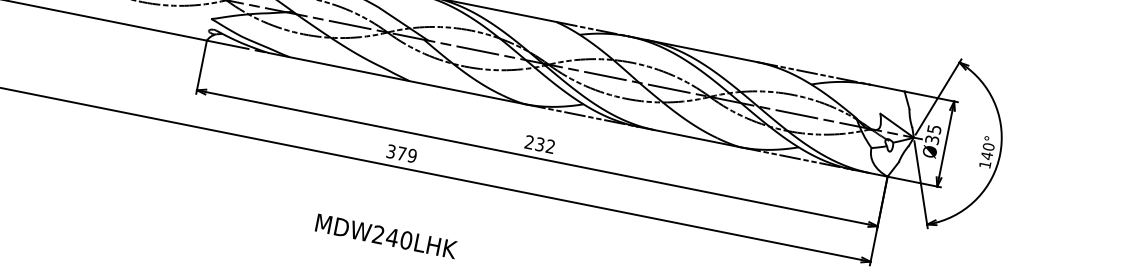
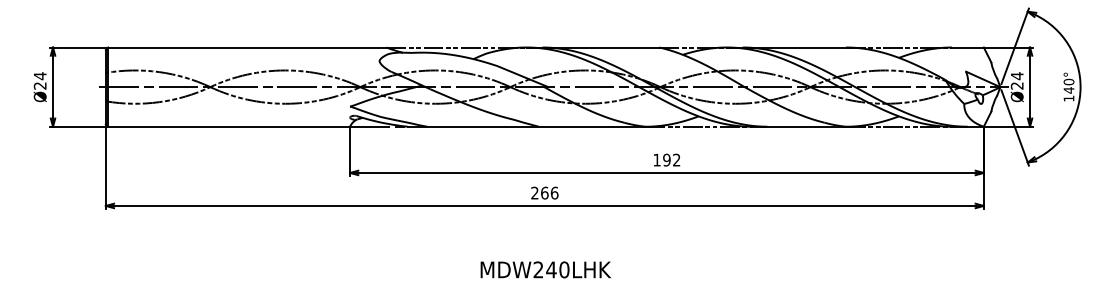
text: (933, 134) -> (1017, 80), Ø35 -> Ø24
text: (534, 142) -> (661, 159), 232 -> 192
text: (401, 153) -> (544, 192), 379 -> 266

